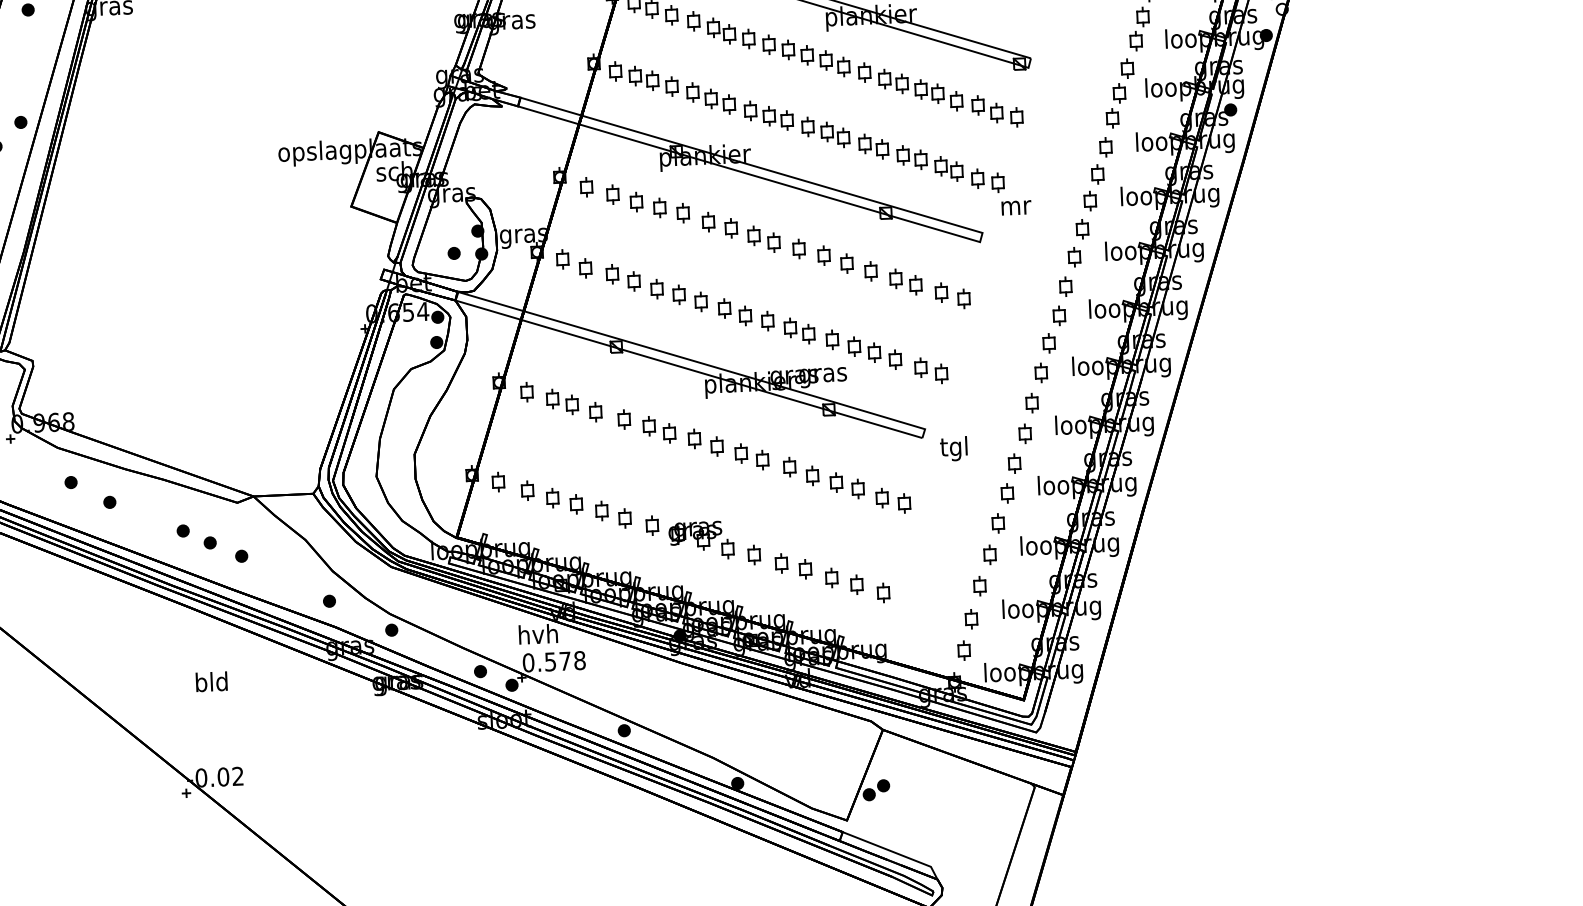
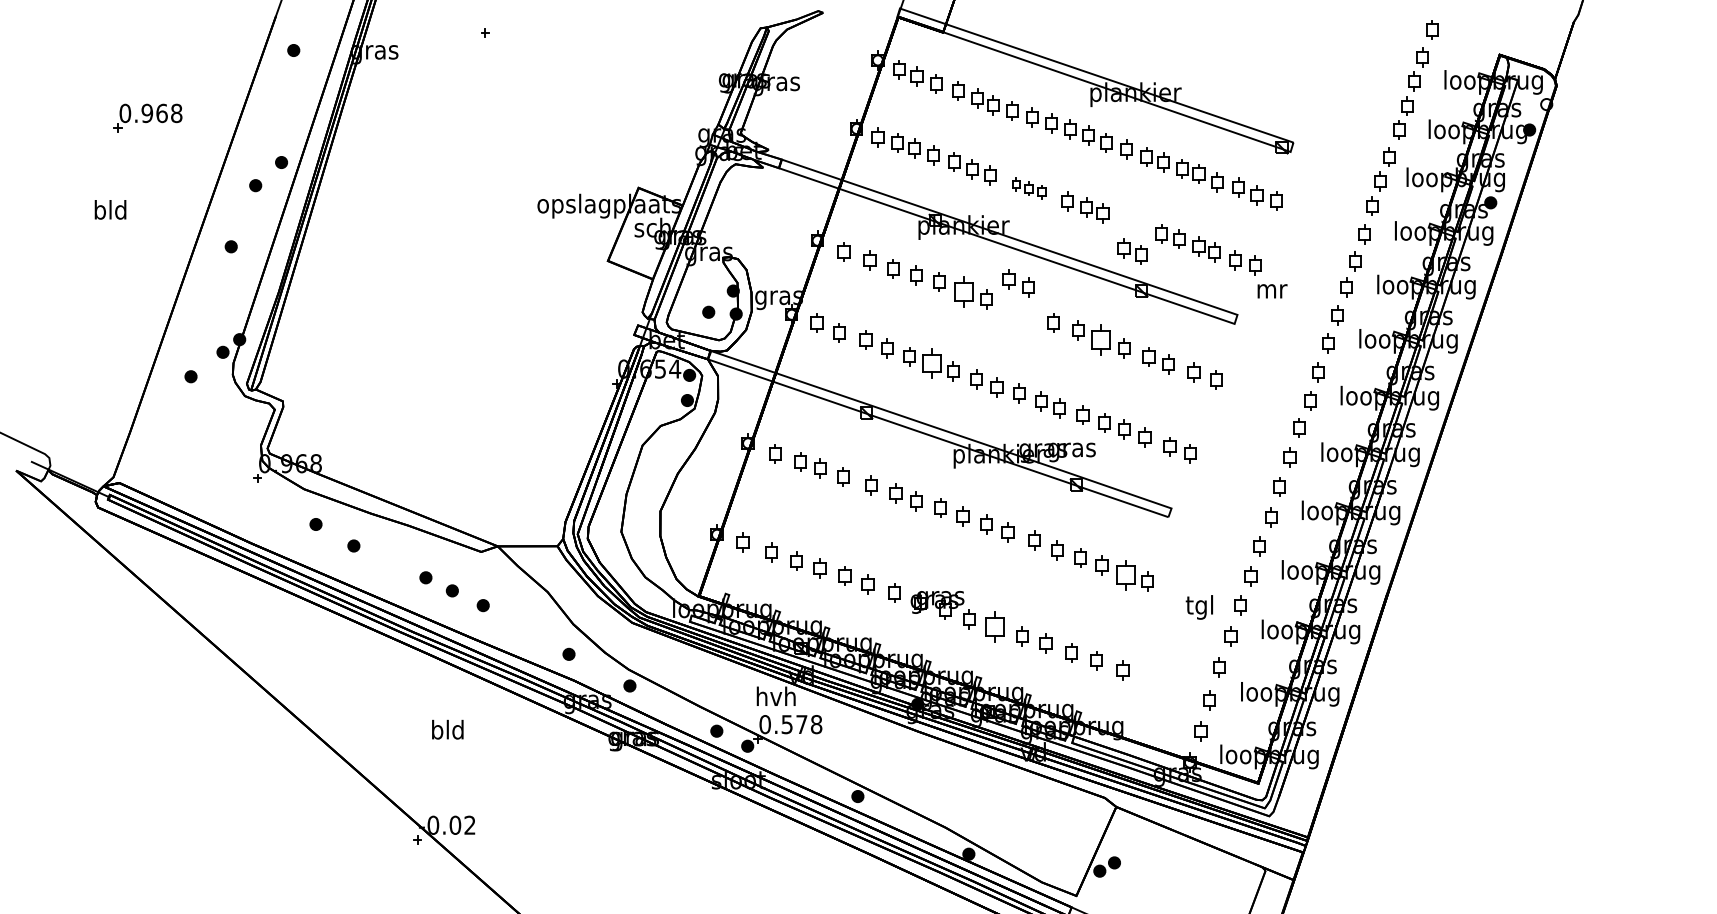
part: (768, 115) -> (1028, 188), size x0.7
part: (873, 146) -> (1132, 251), moved
part: (708, 222) -> (964, 292), size x1.6
part: (763, 239) -> (1018, 283), moved
part: (846, 263) -> (1100, 339), size x1.6
part: (678, 294) -> (931, 363), size x1.6
text: (952, 449) -> (1198, 607), moved
part: (882, 498) -> (1125, 575), size x1.6
part: (754, 554) -> (995, 626), size x1.6

